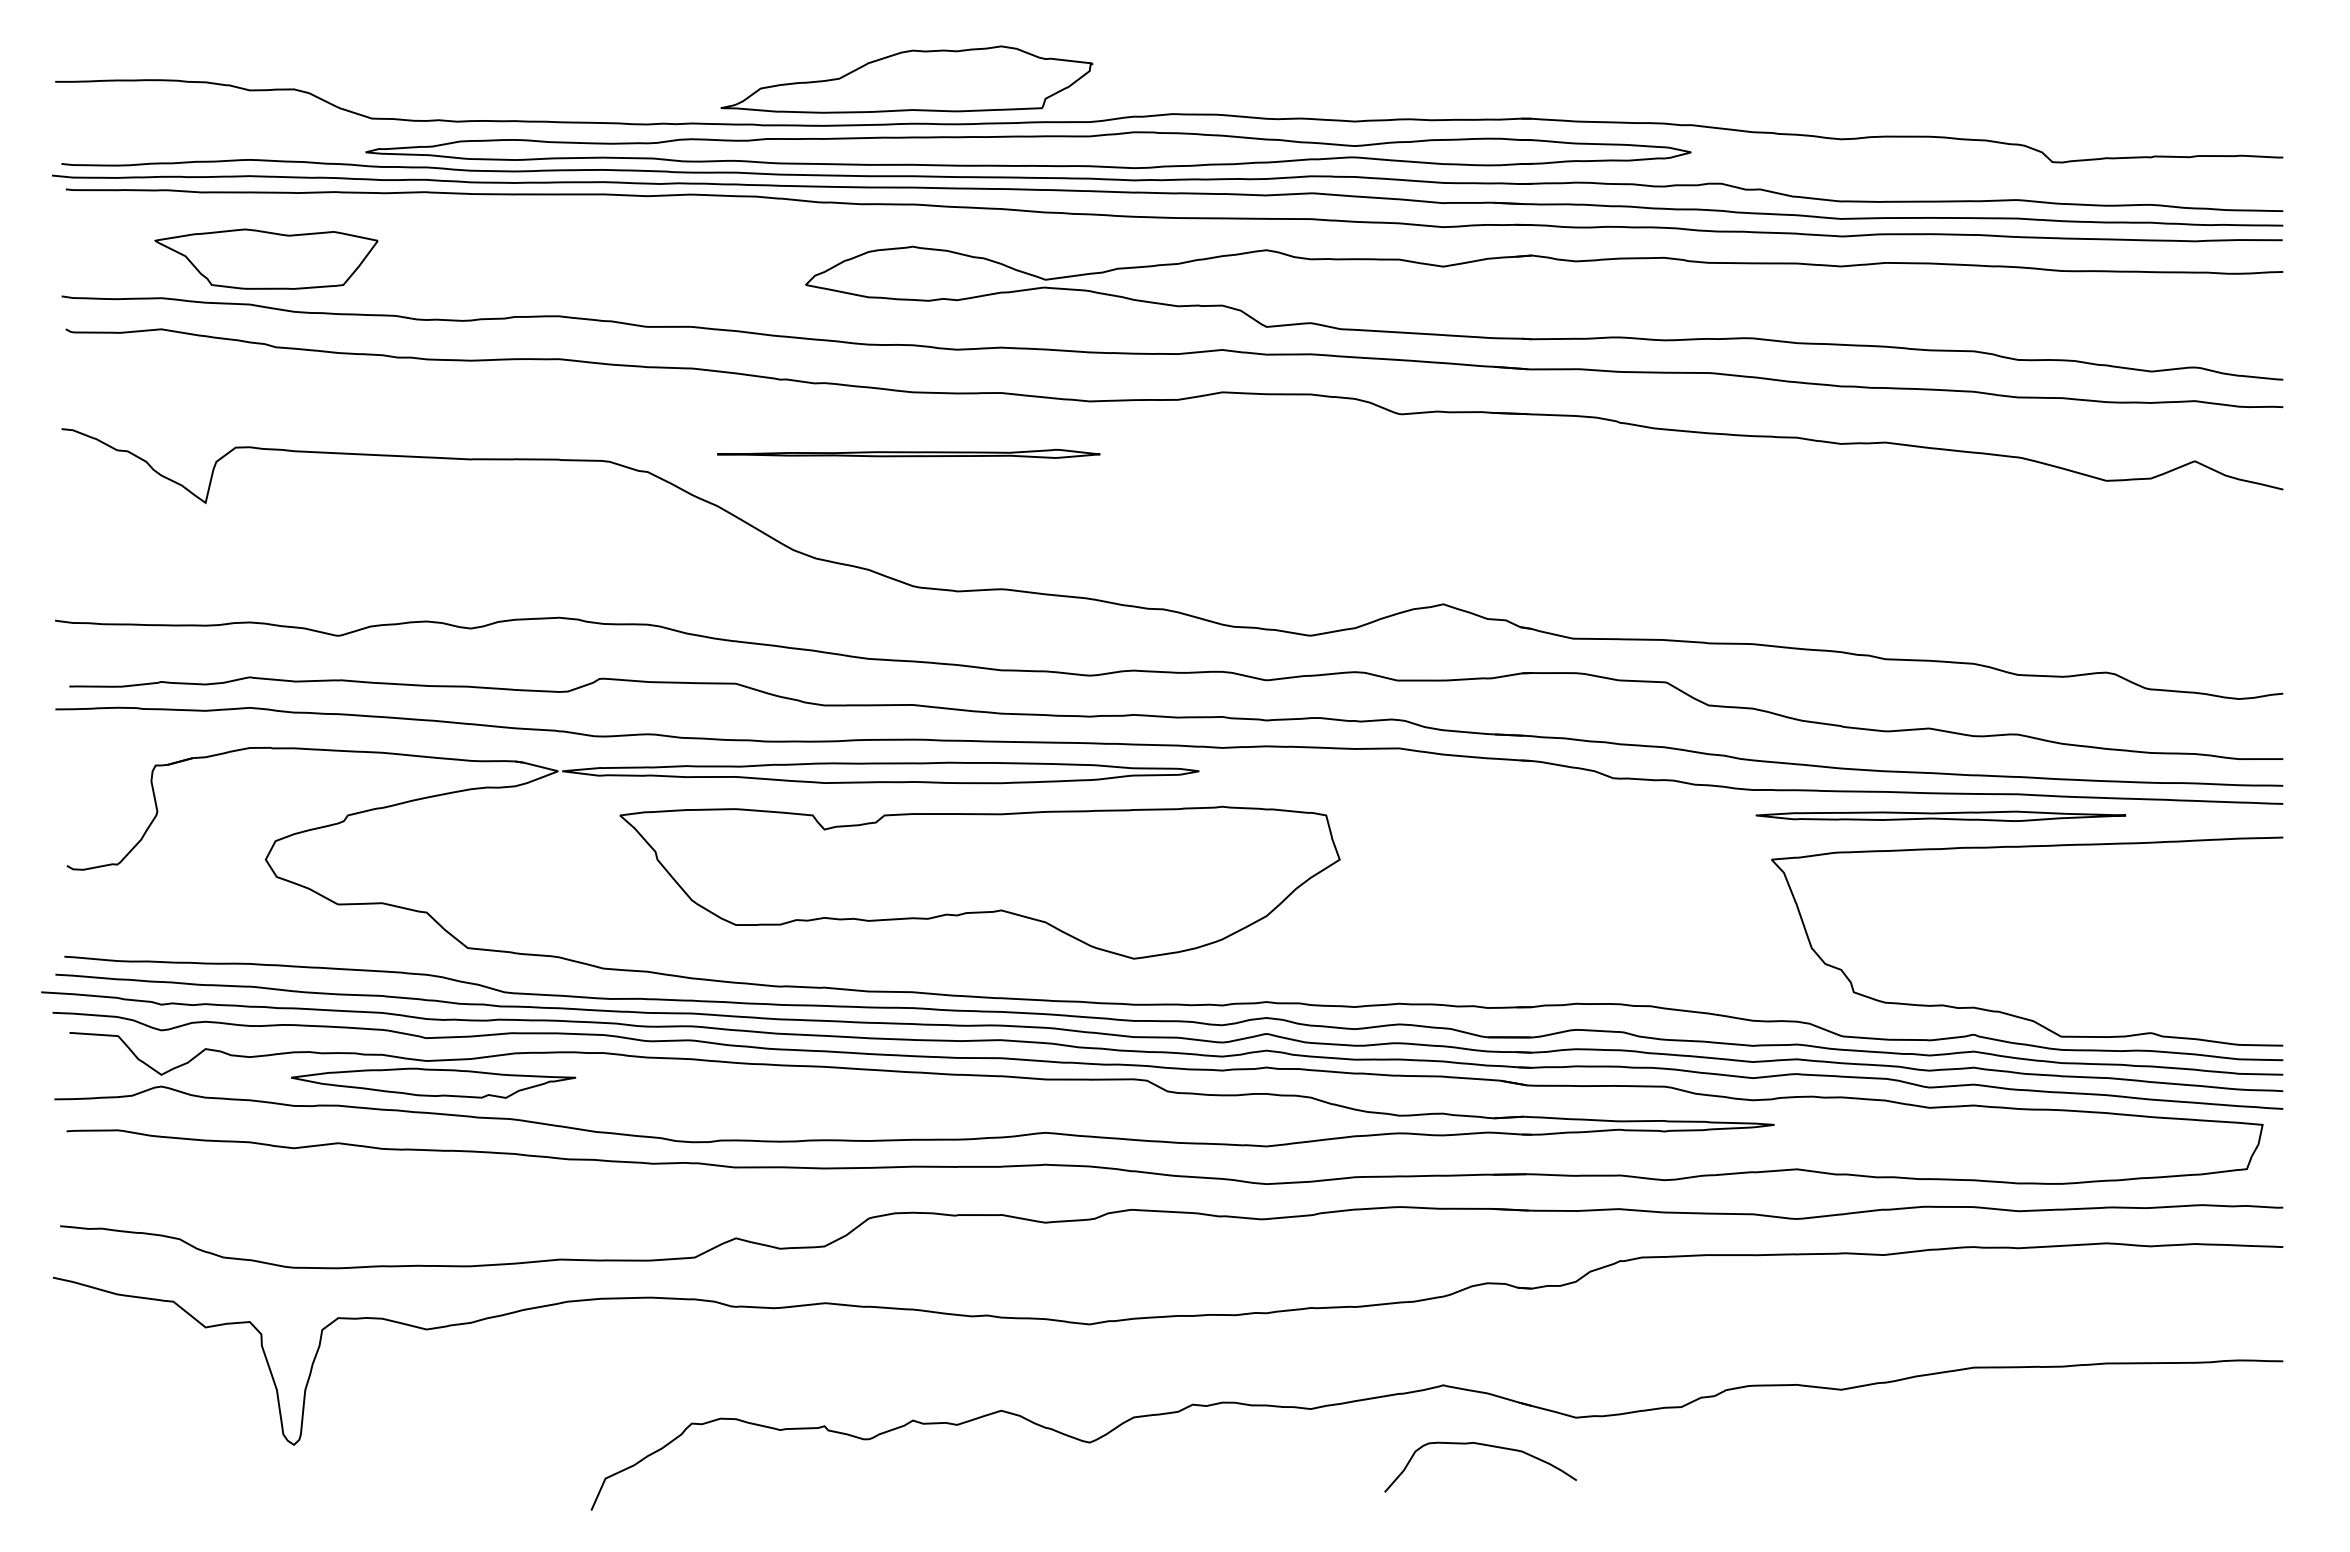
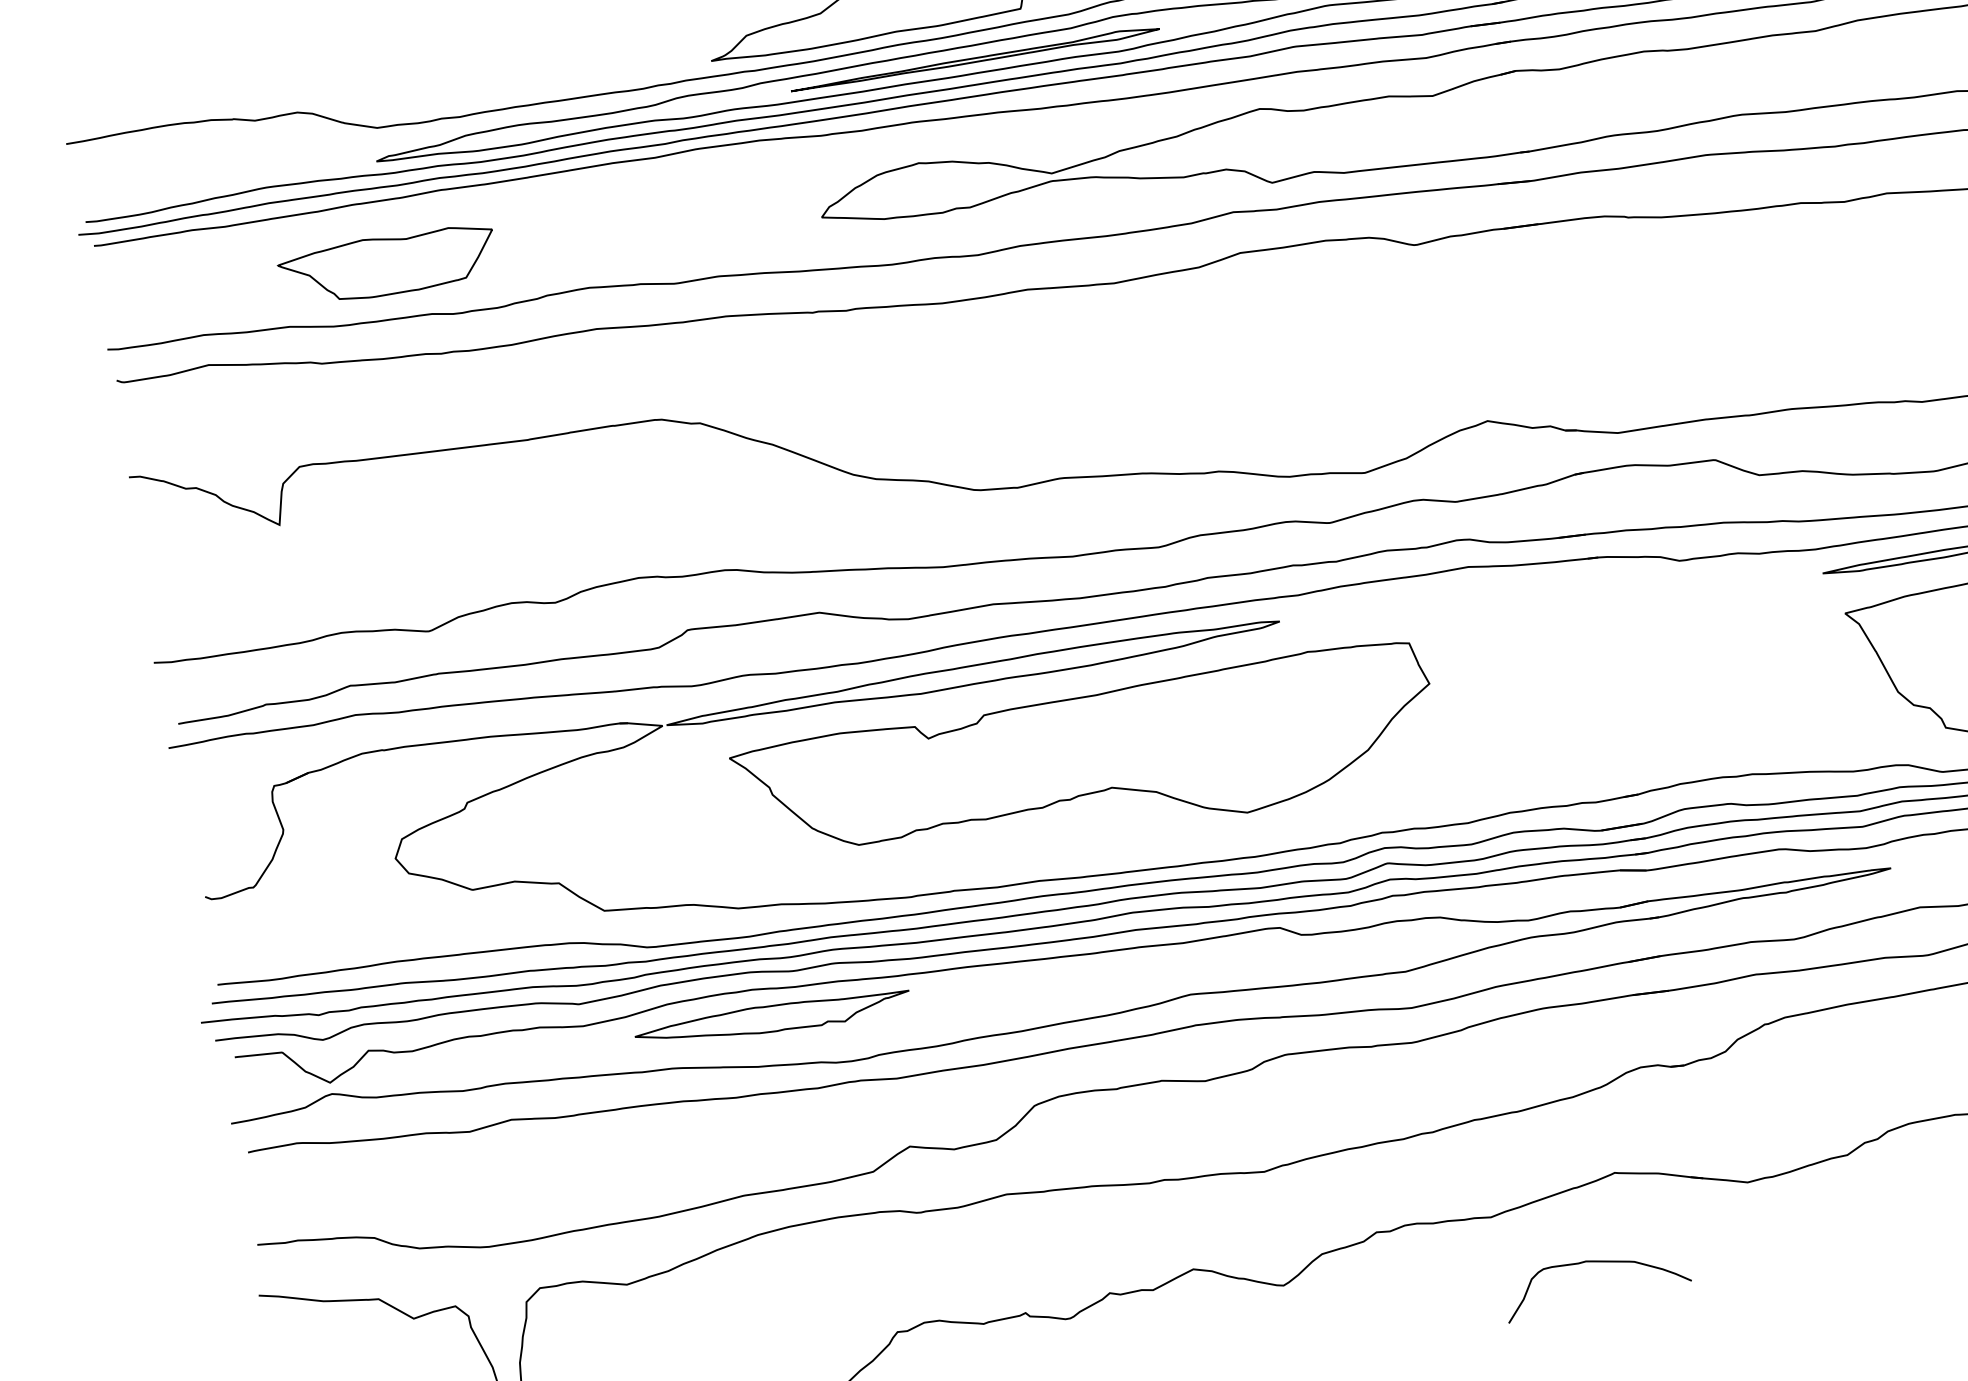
part: (266, 258) -> (387, 264), moved
part: (908, 453) -> (975, 59), moved
part: (433, 1082) -> (772, 1018), moved
curve: (1481, 1445) -> (1594, 1262), moved

